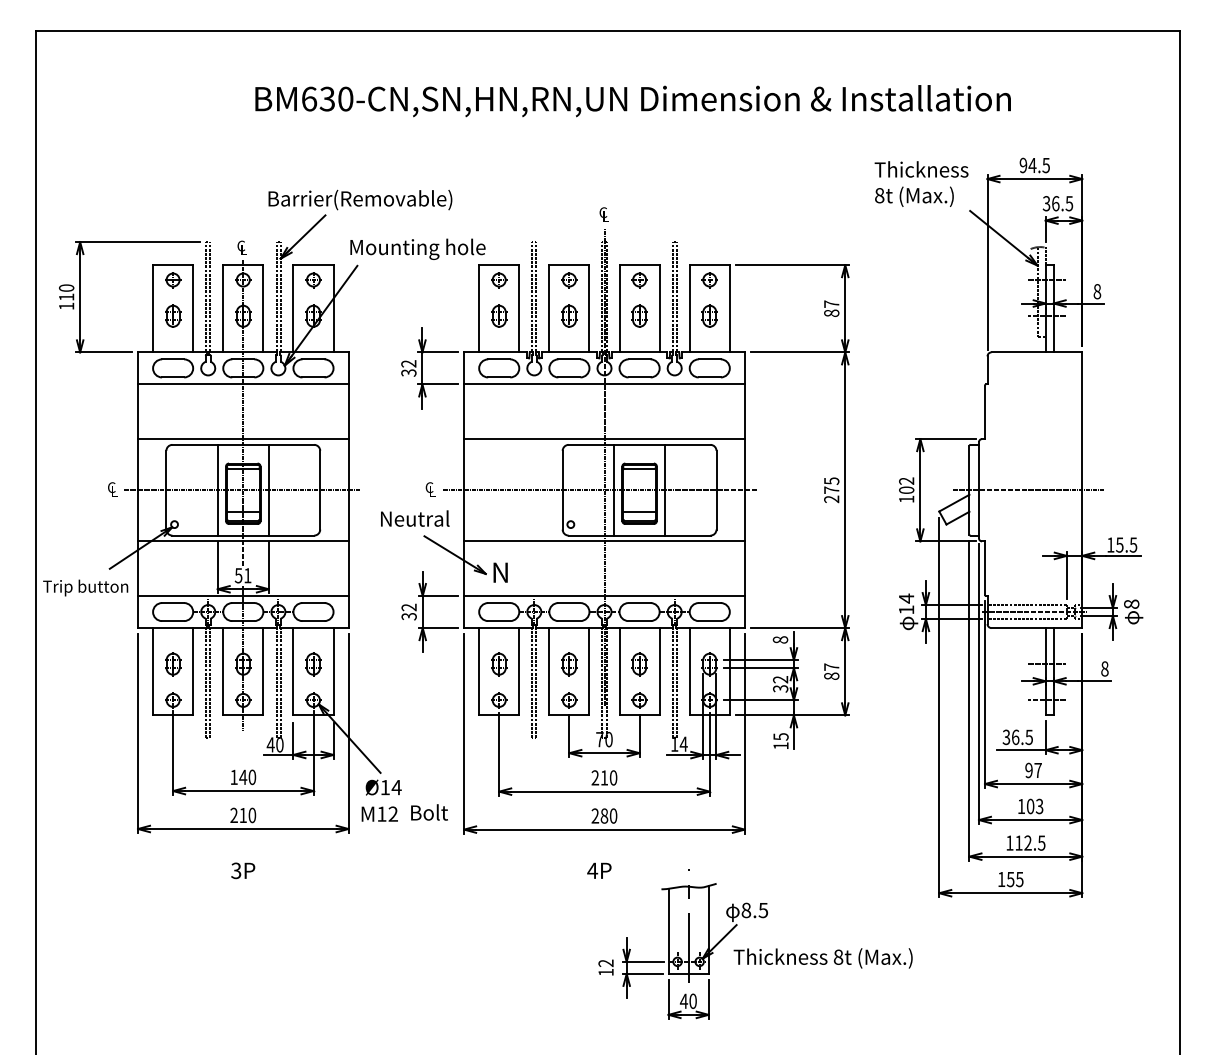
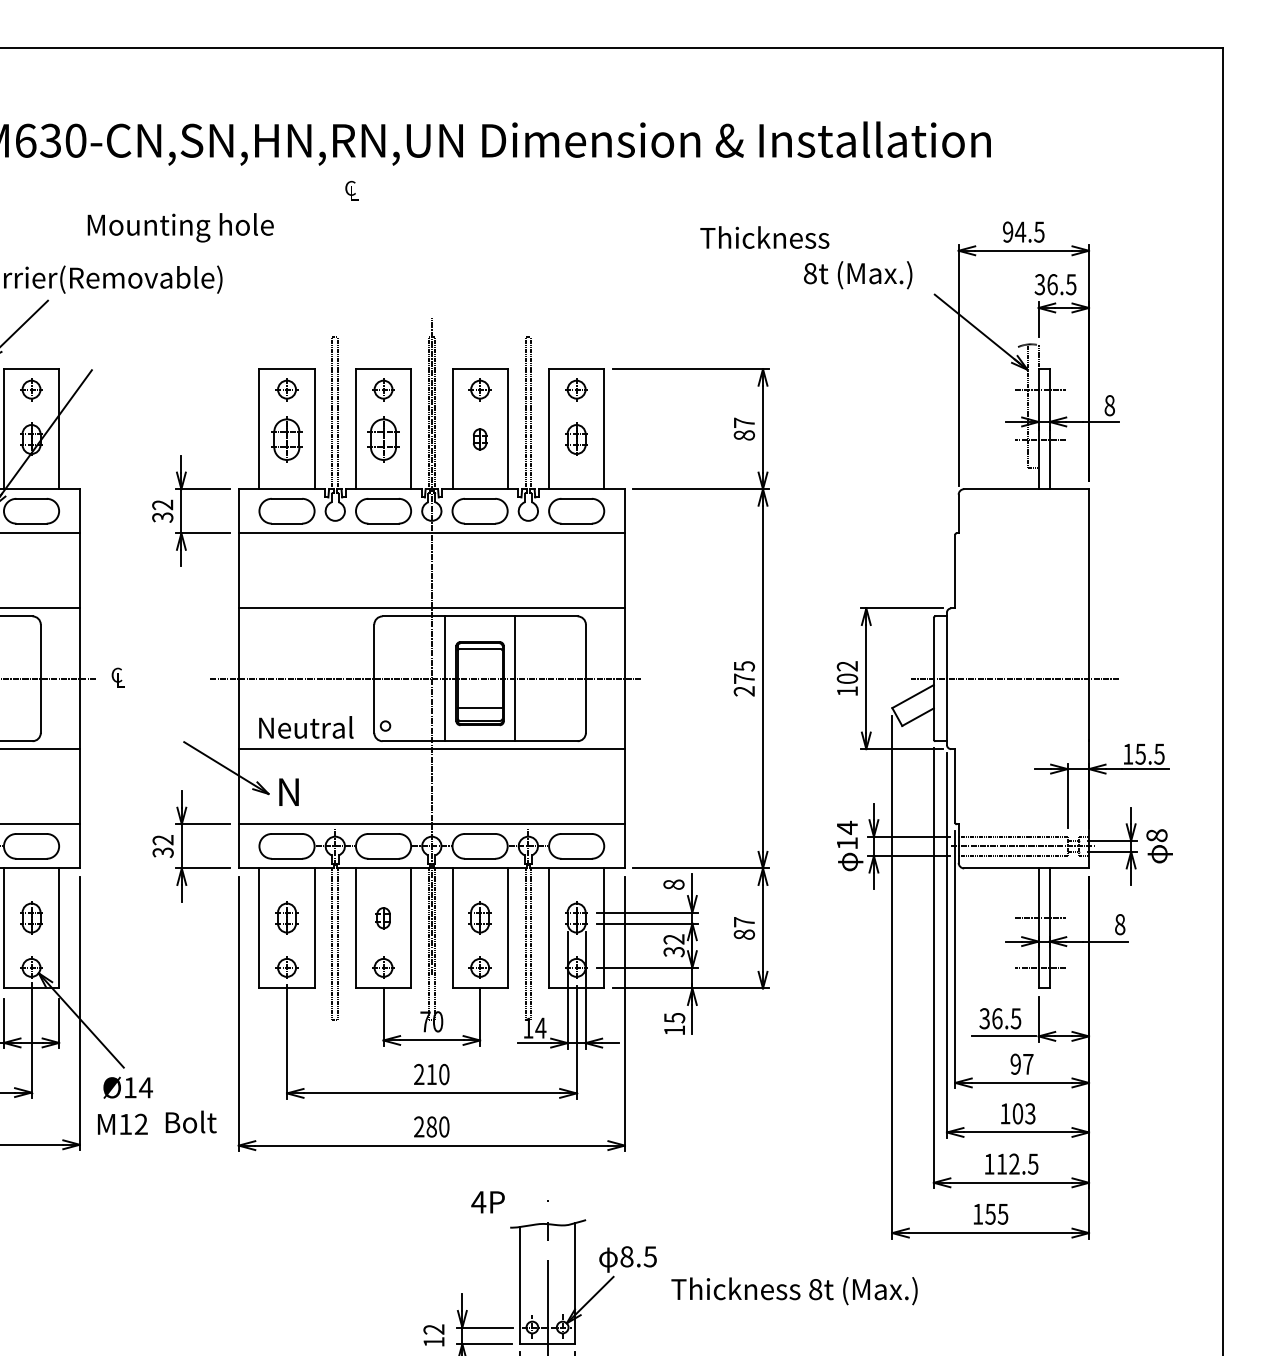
text: (921, 169) -> (764, 237), moved
text: (603, 214) -> (350, 190), moved
text: (417, 248) -> (180, 226), moved
part: (499, 315) -> (287, 438), size x1.4
part: (569, 315) -> (383, 438), size x1.4
part: (639, 315) -> (479, 438), size x0.7
text: (430, 489) -> (118, 677), moved
text: (415, 518) -> (306, 727), moved
part: (569, 664) -> (383, 918), size x0.7
text: (599, 870) -> (488, 1201), moved
text: (822, 958) -> (793, 1291), moved

